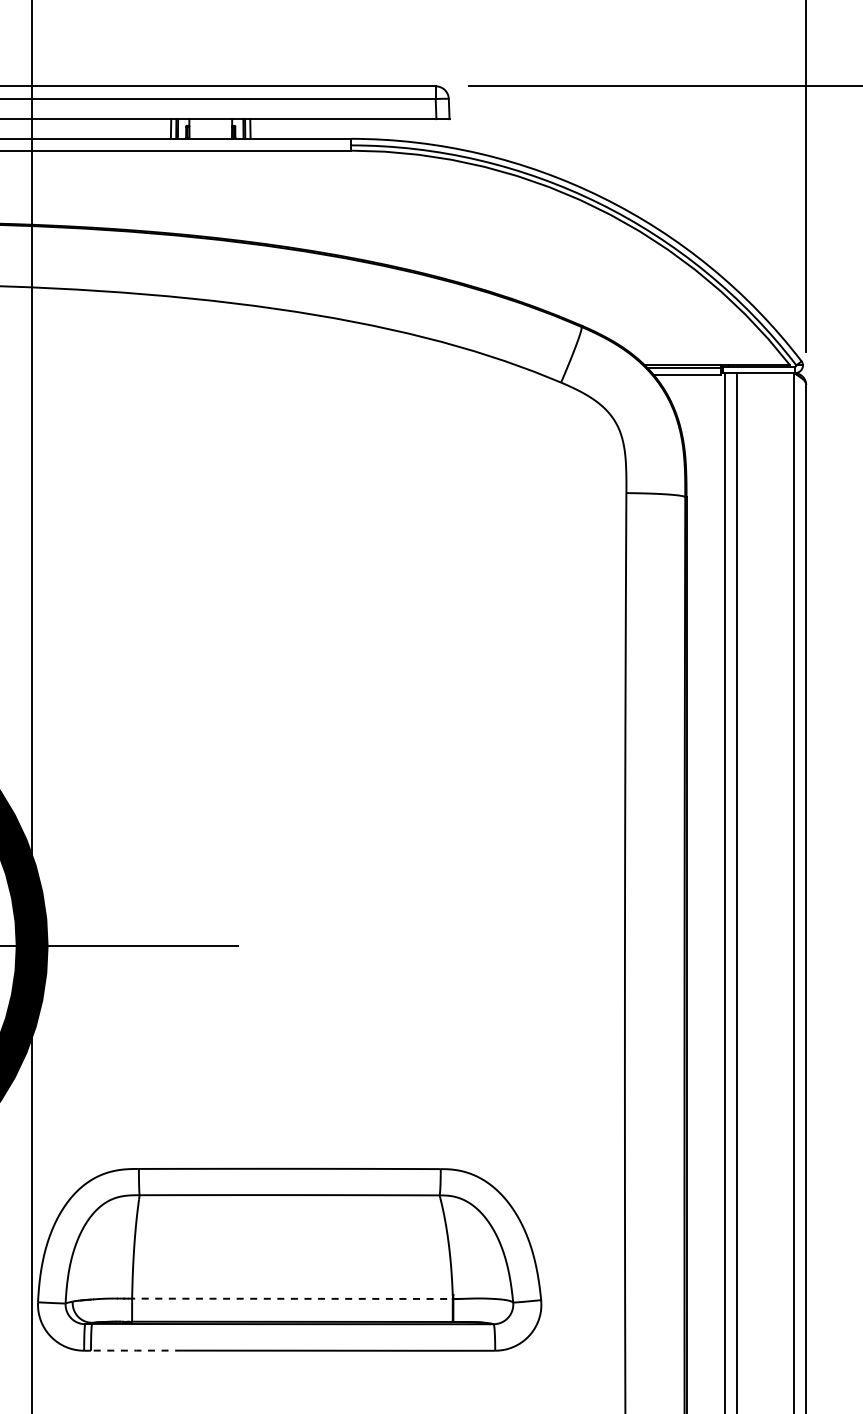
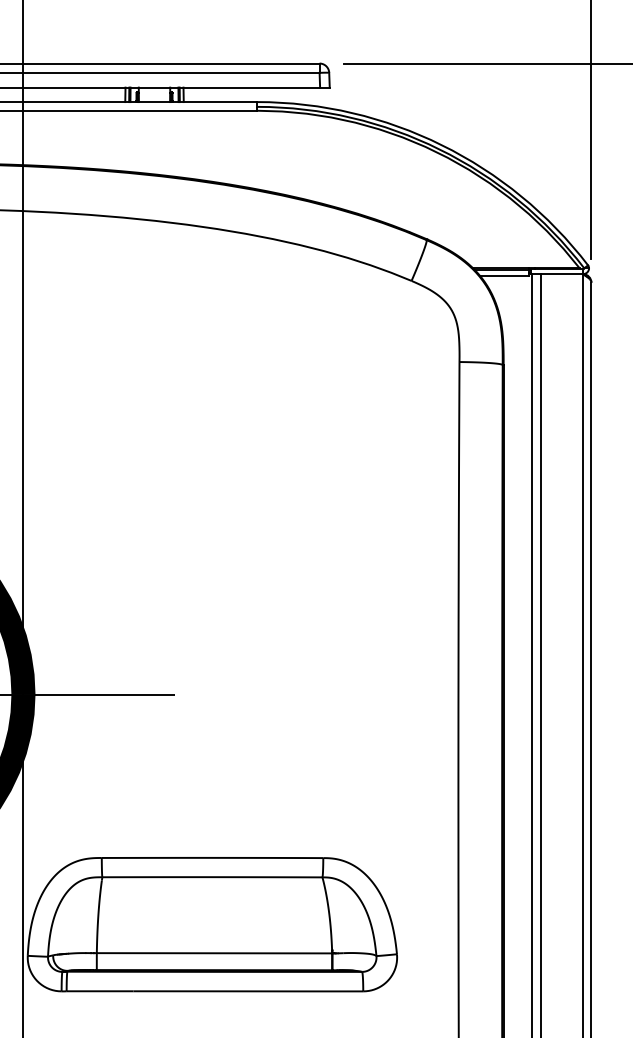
line: (290, 1298) -> (213, 953), dashed -> solid
line: (136, 1350) -> (100, 991), dashed -> solid

